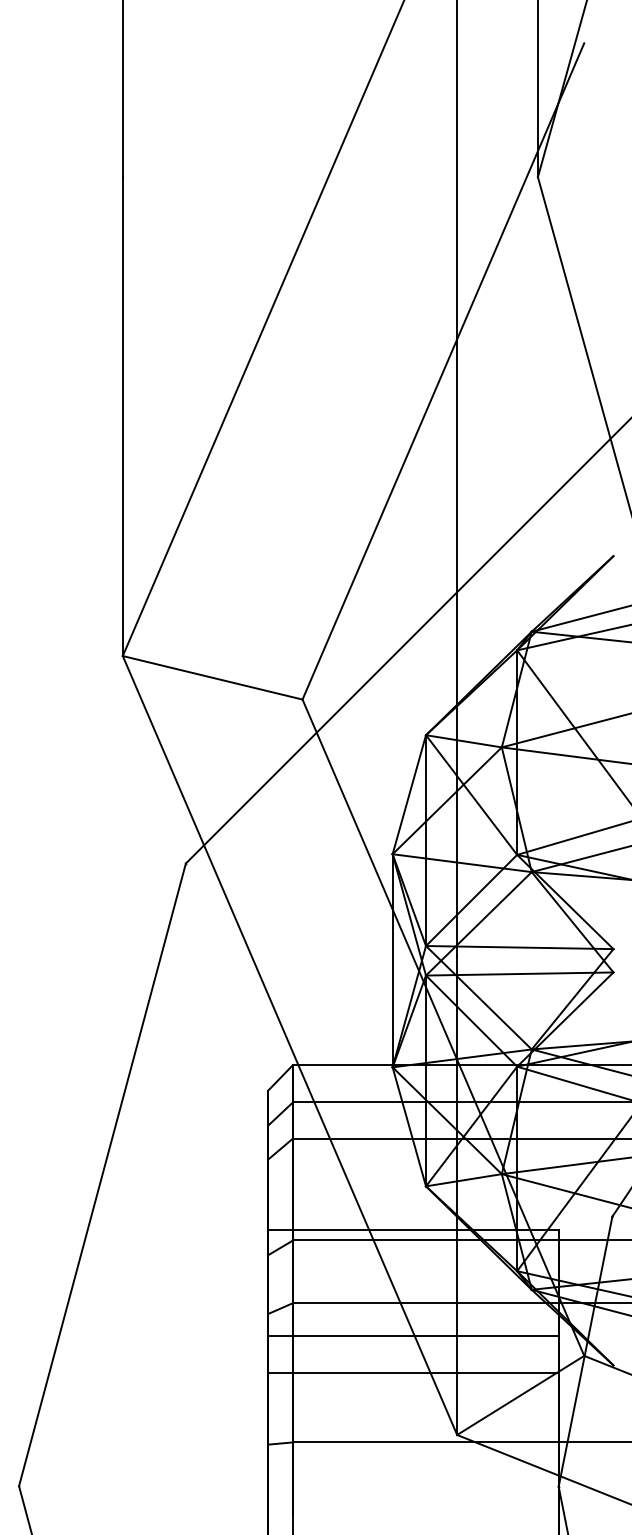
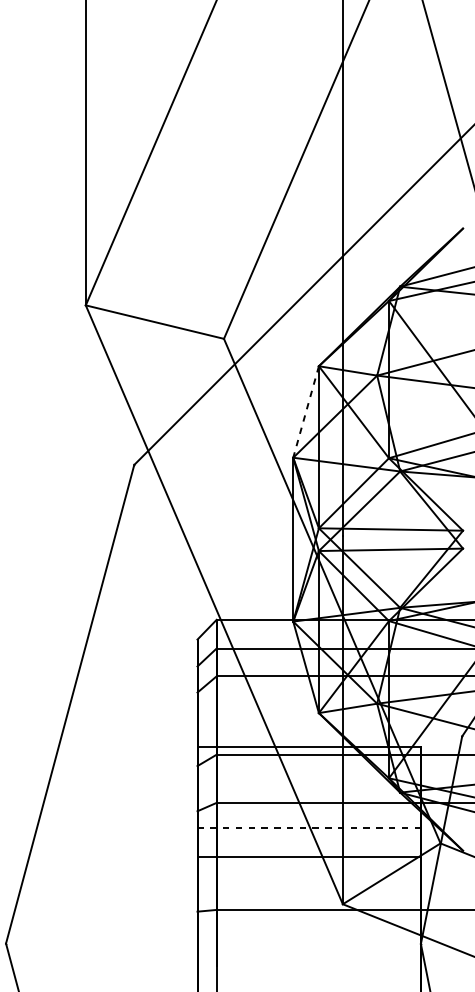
line: (409, 794) -> (306, 411), solid -> dashed
line: (412, 1335) -> (308, 827), solid -> dashed

